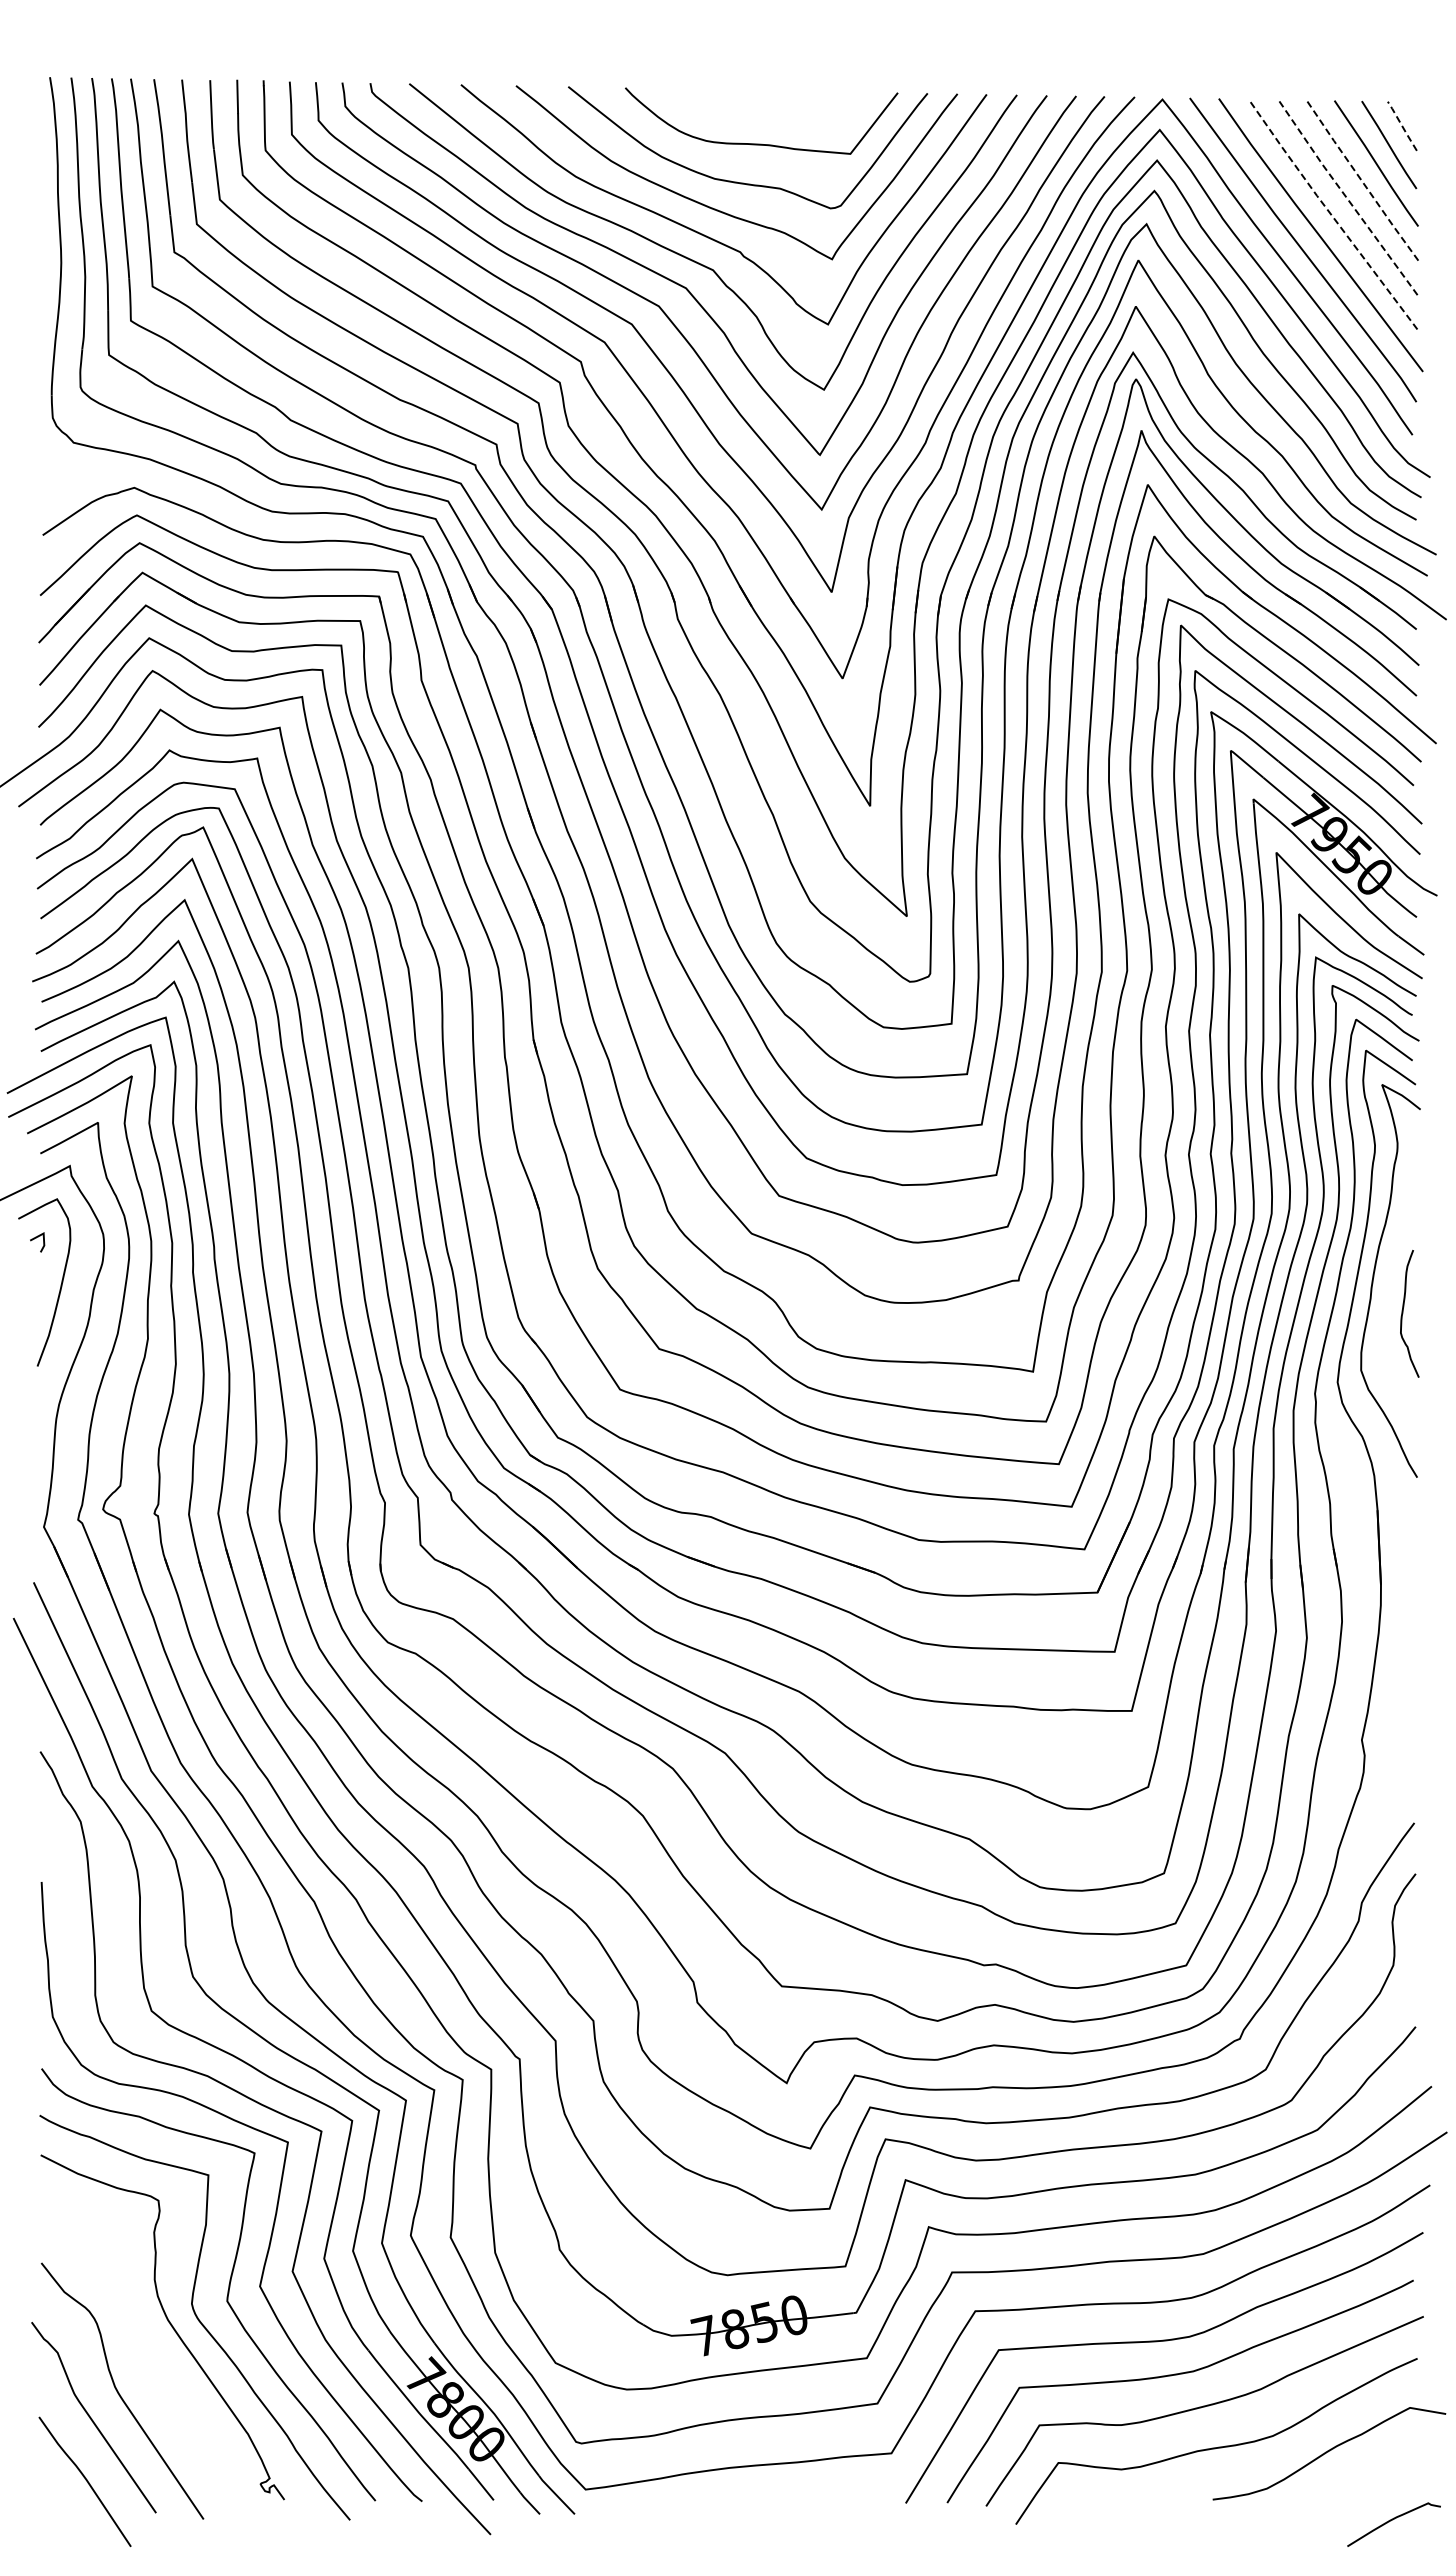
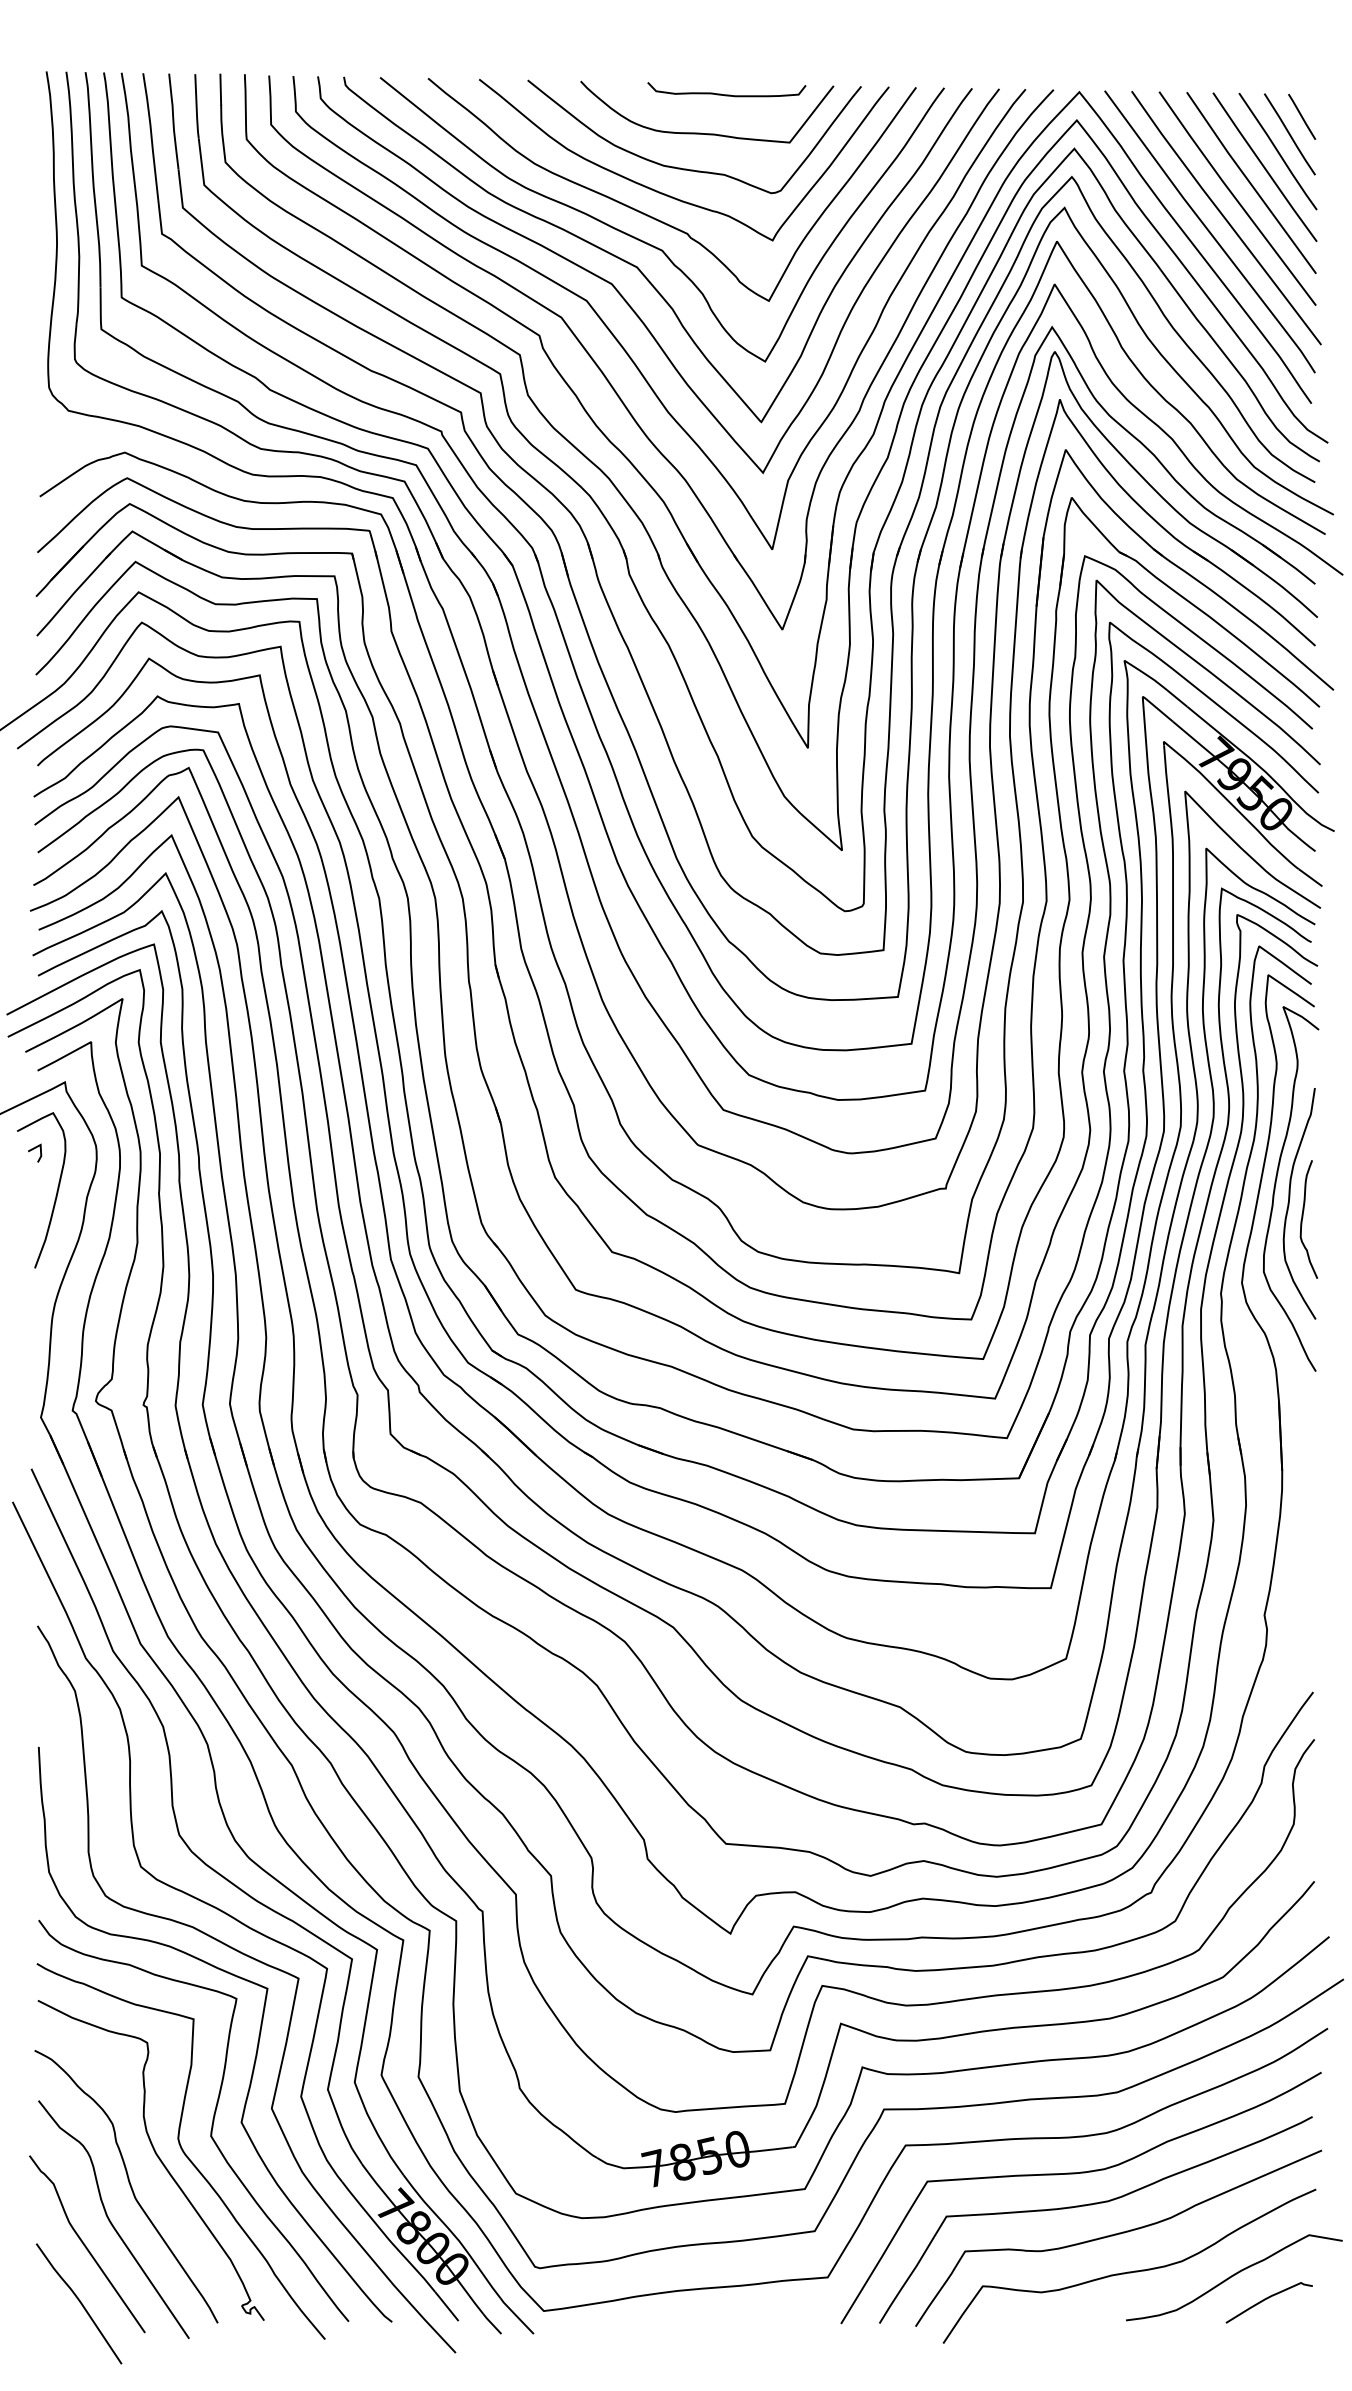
curve: (780, 101) -> (724, 93), added
line: (1401, 125) -> (1301, 116), dashed -> solid
line: (1361, 180) -> (1264, 167), dashed -> solid
line: (1346, 197) -> (1250, 183), dashed -> solid
line: (1330, 214) -> (1235, 198), dashed -> solid
curve: (1389, 1294) -> (1290, 1201), added
curve: (139, 2354) -> (129, 2185), added
curve: (1392, 2520) -> (1267, 2298), moved

